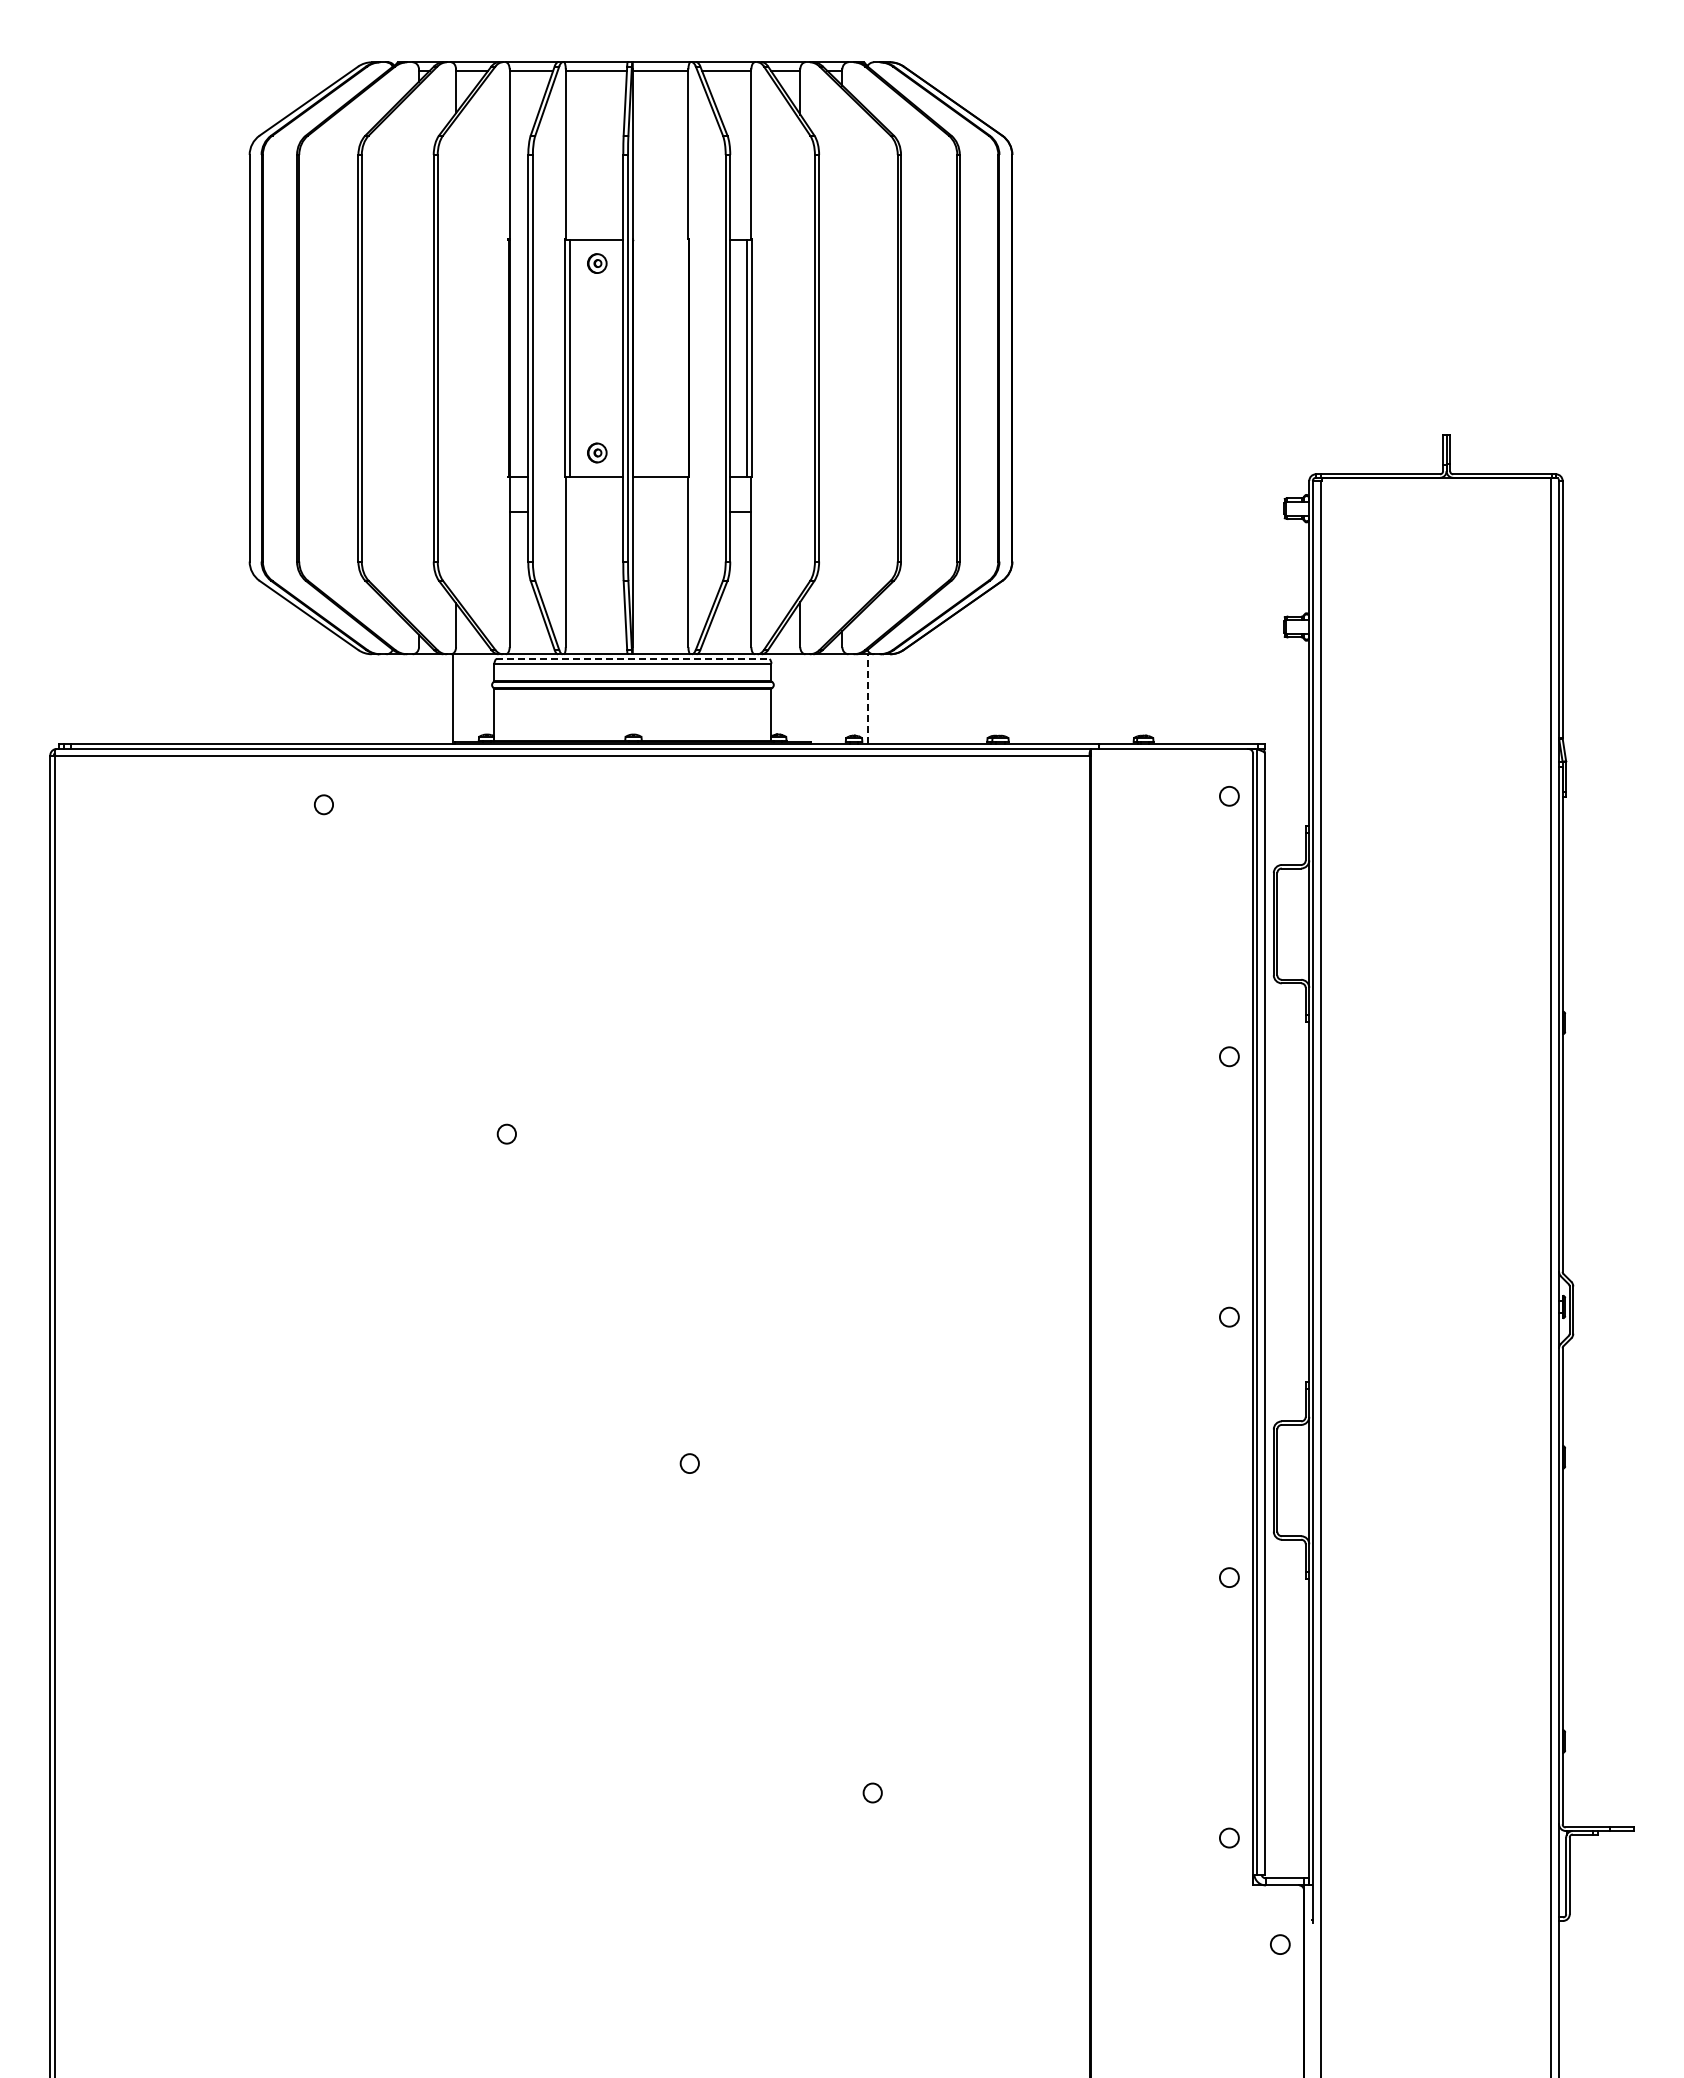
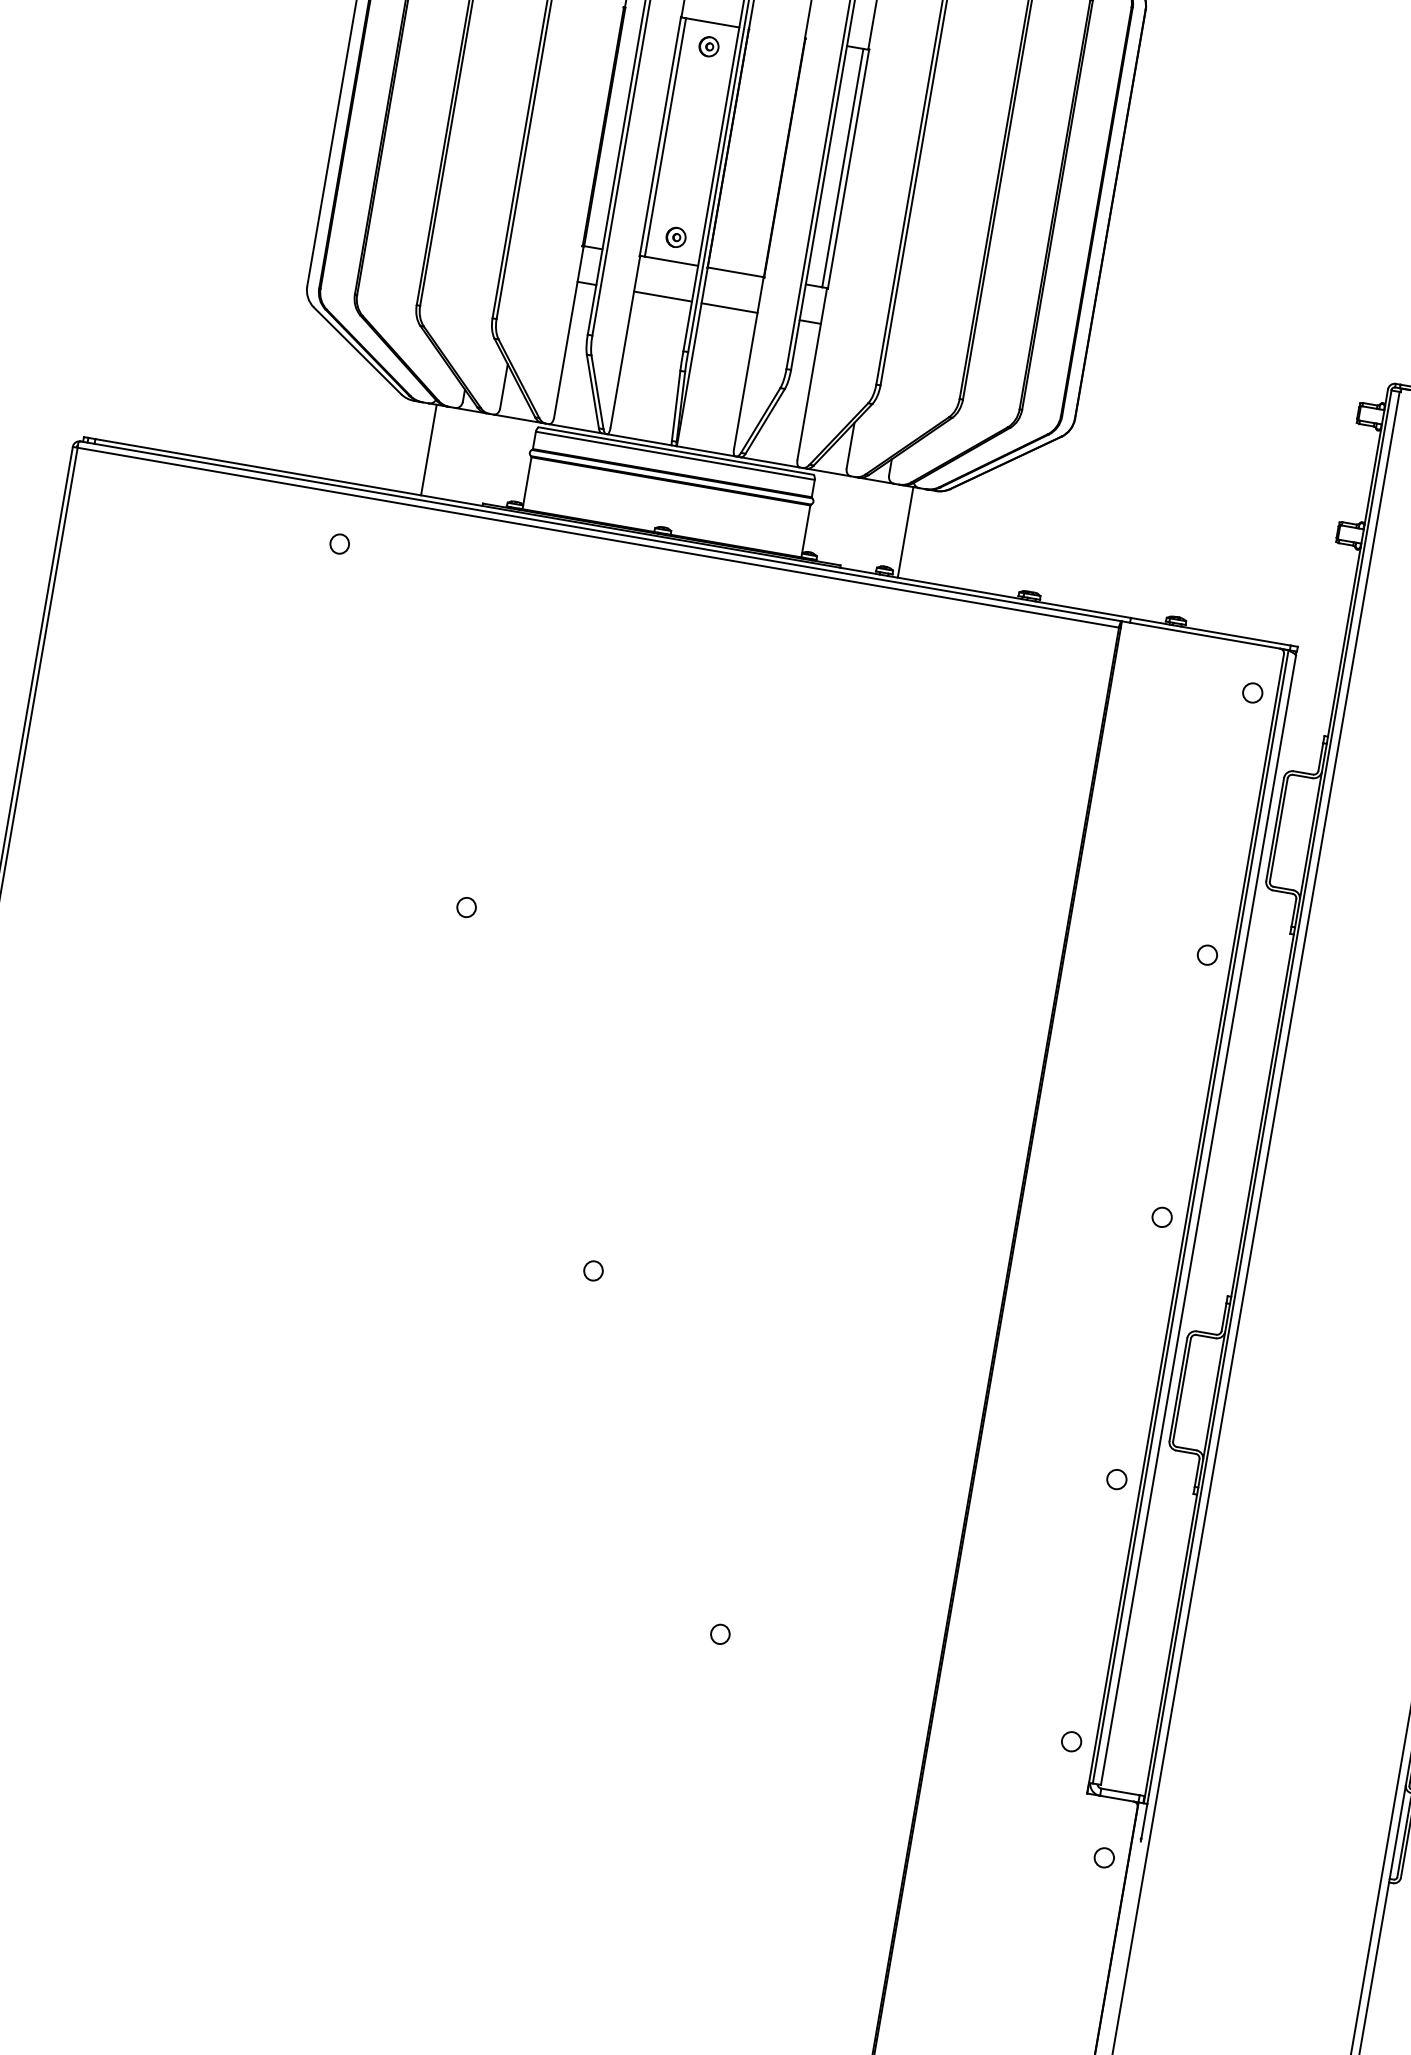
line: (594, 512) -> (662, 296), added
line: (660, 512) -> (729, 308), added
line: (632, 658) -> (675, 450), dashed -> solid
line: (453, 699) -> (429, 450), moved
line: (867, 699) -> (905, 532), dashed -> solid

